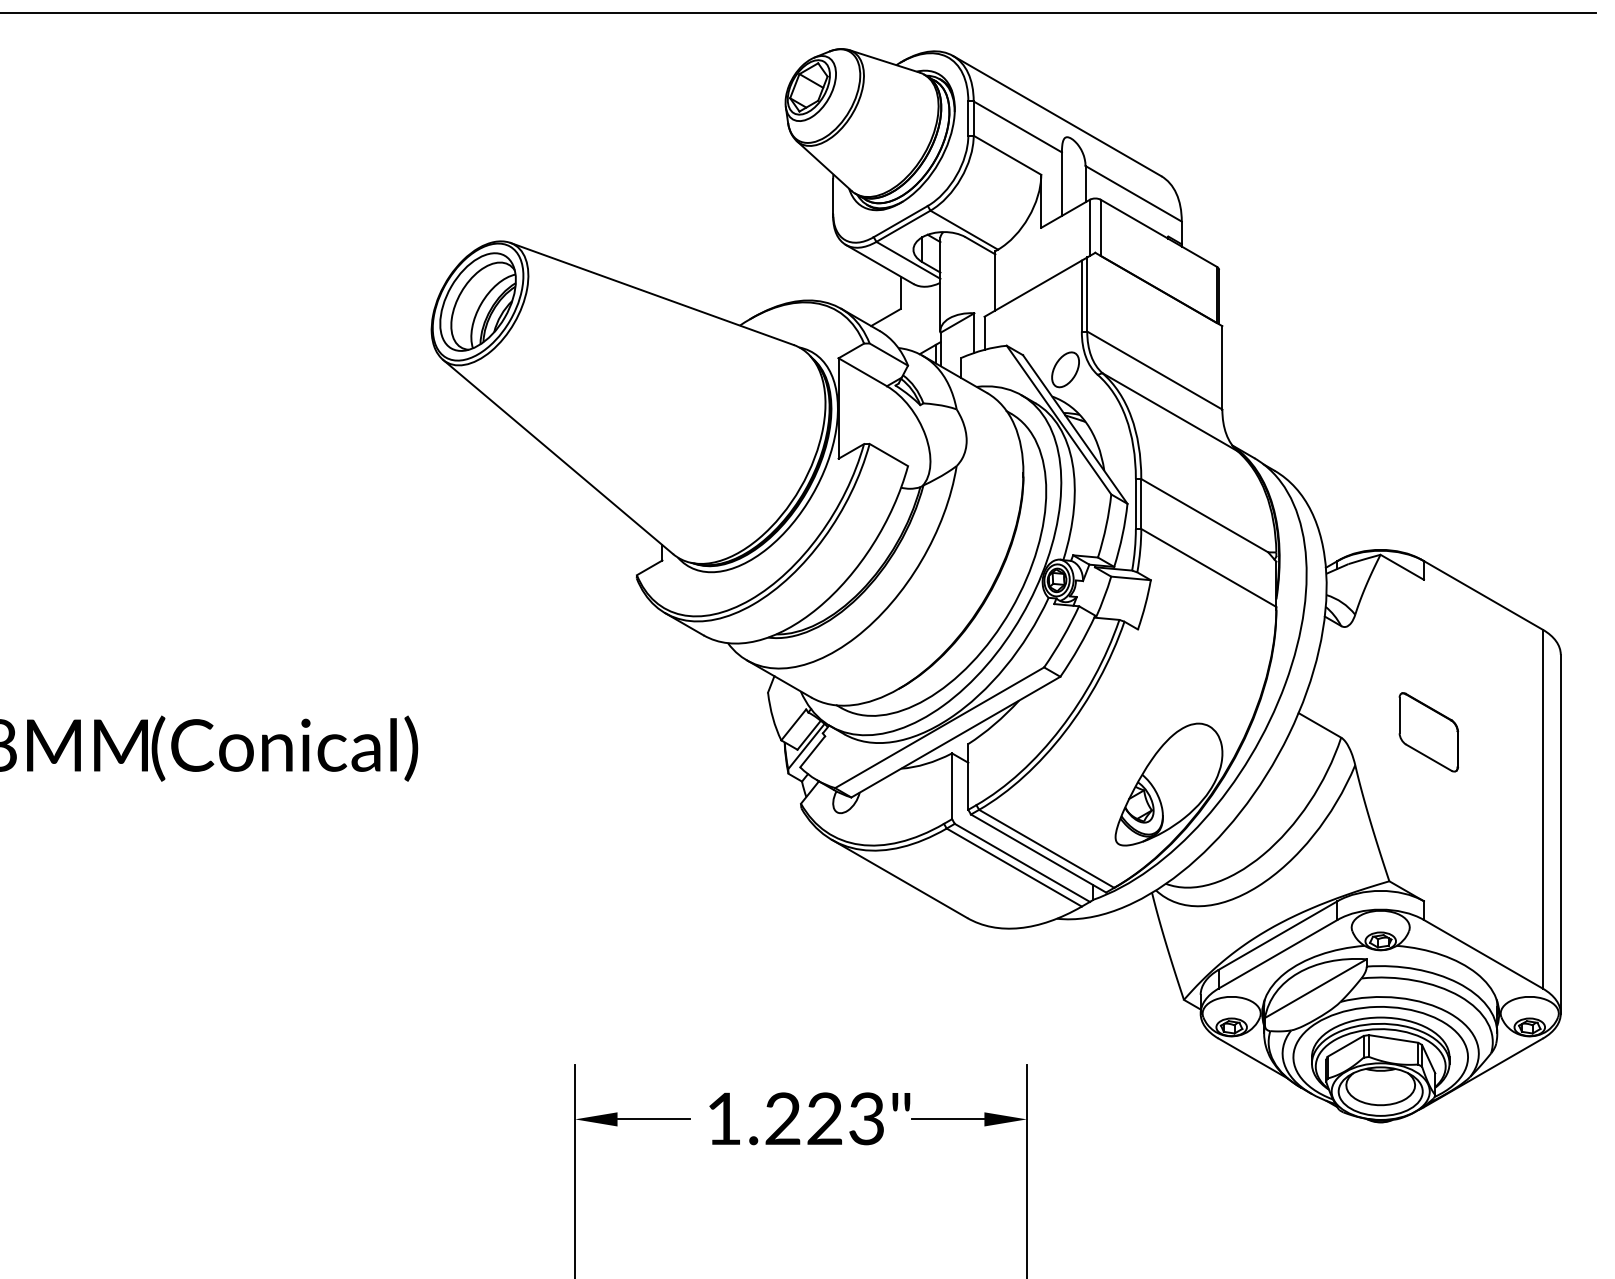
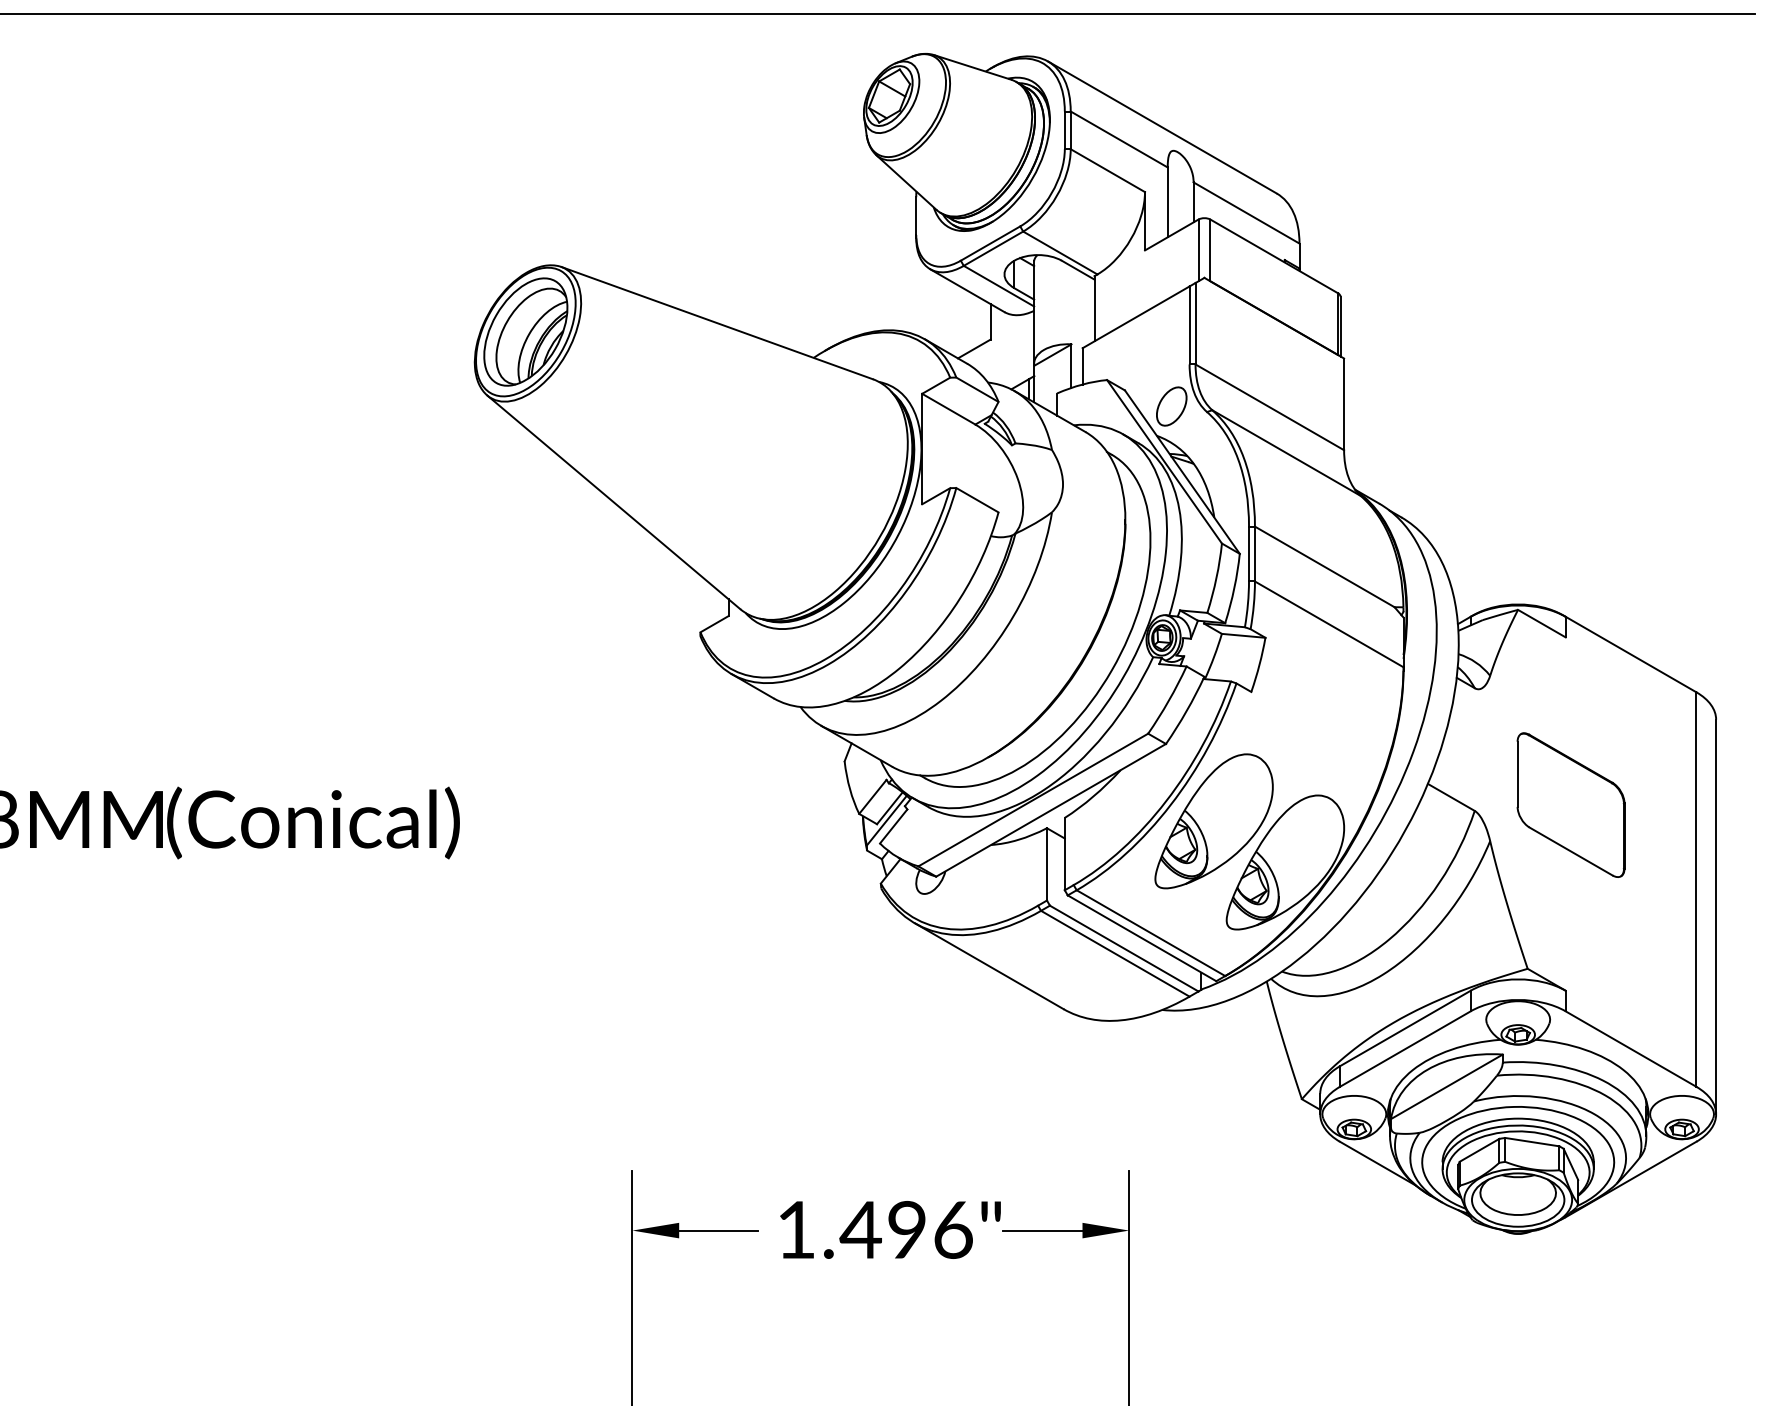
part: (1428, 731) -> (1570, 804), size x1.67
part: (1103, 747) -> (1213, 821), added
text: (823, 1118) -> (905, 1229), 1.223" -> 1.496"

